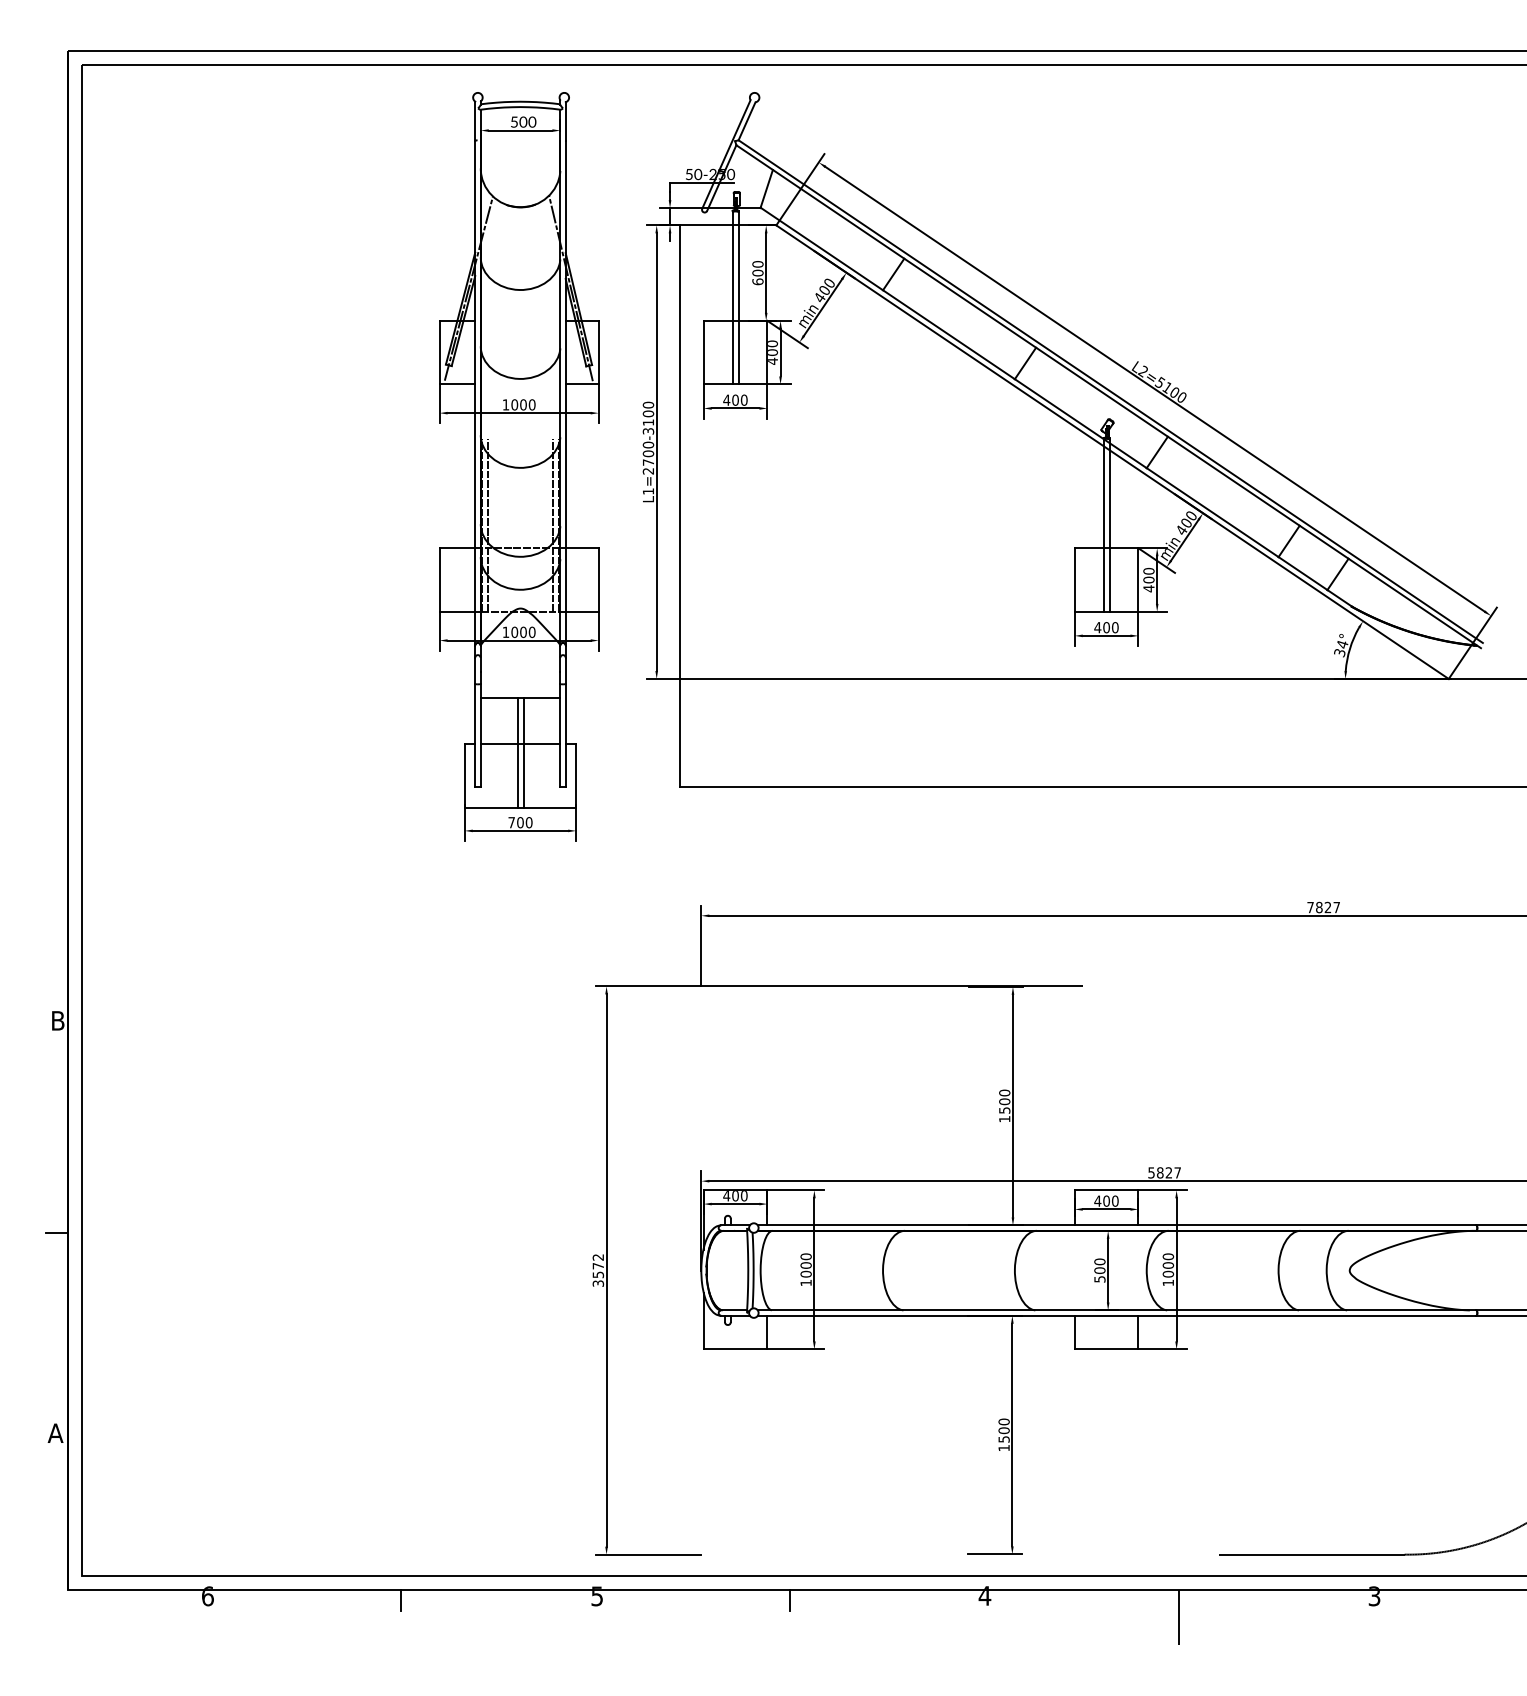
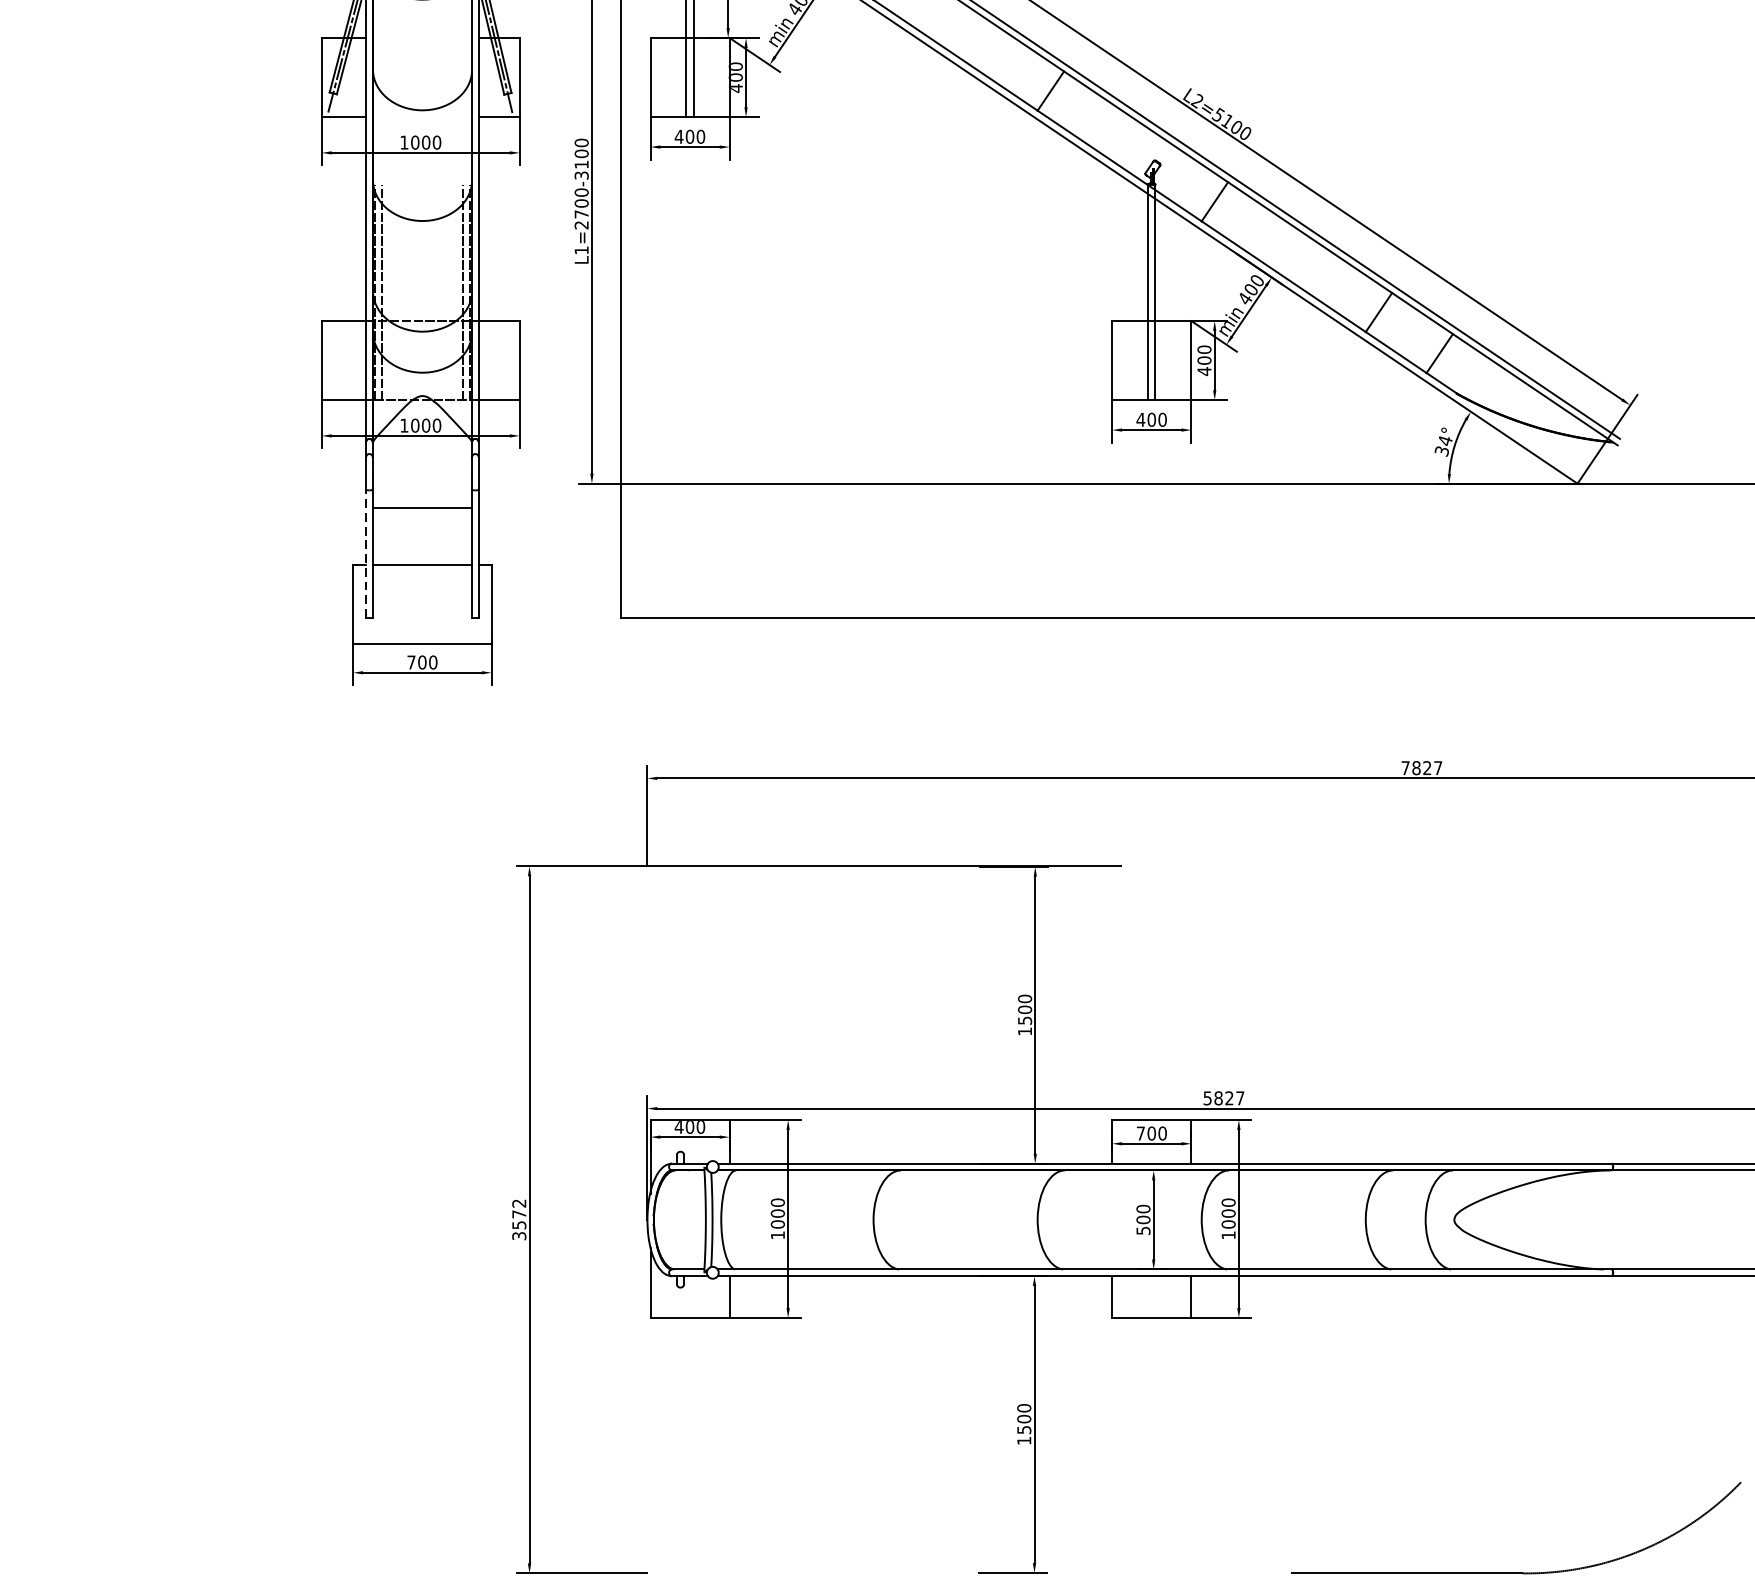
line: (475, 734) -> (366, 552), solid -> dashed
line: (517, 752) -> (418, 575), removed
line: (523, 752) -> (426, 575), removed
text: (1097, 1200) -> (1140, 1132), 400 -> 700

